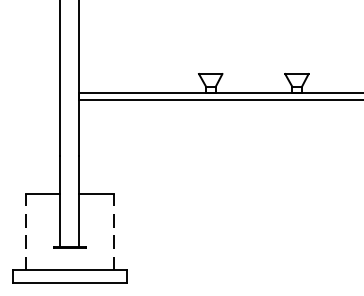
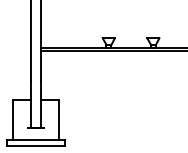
line: (26, 233) -> (13, 120), dashed -> solid
line: (113, 233) -> (58, 120), dashed -> solid

